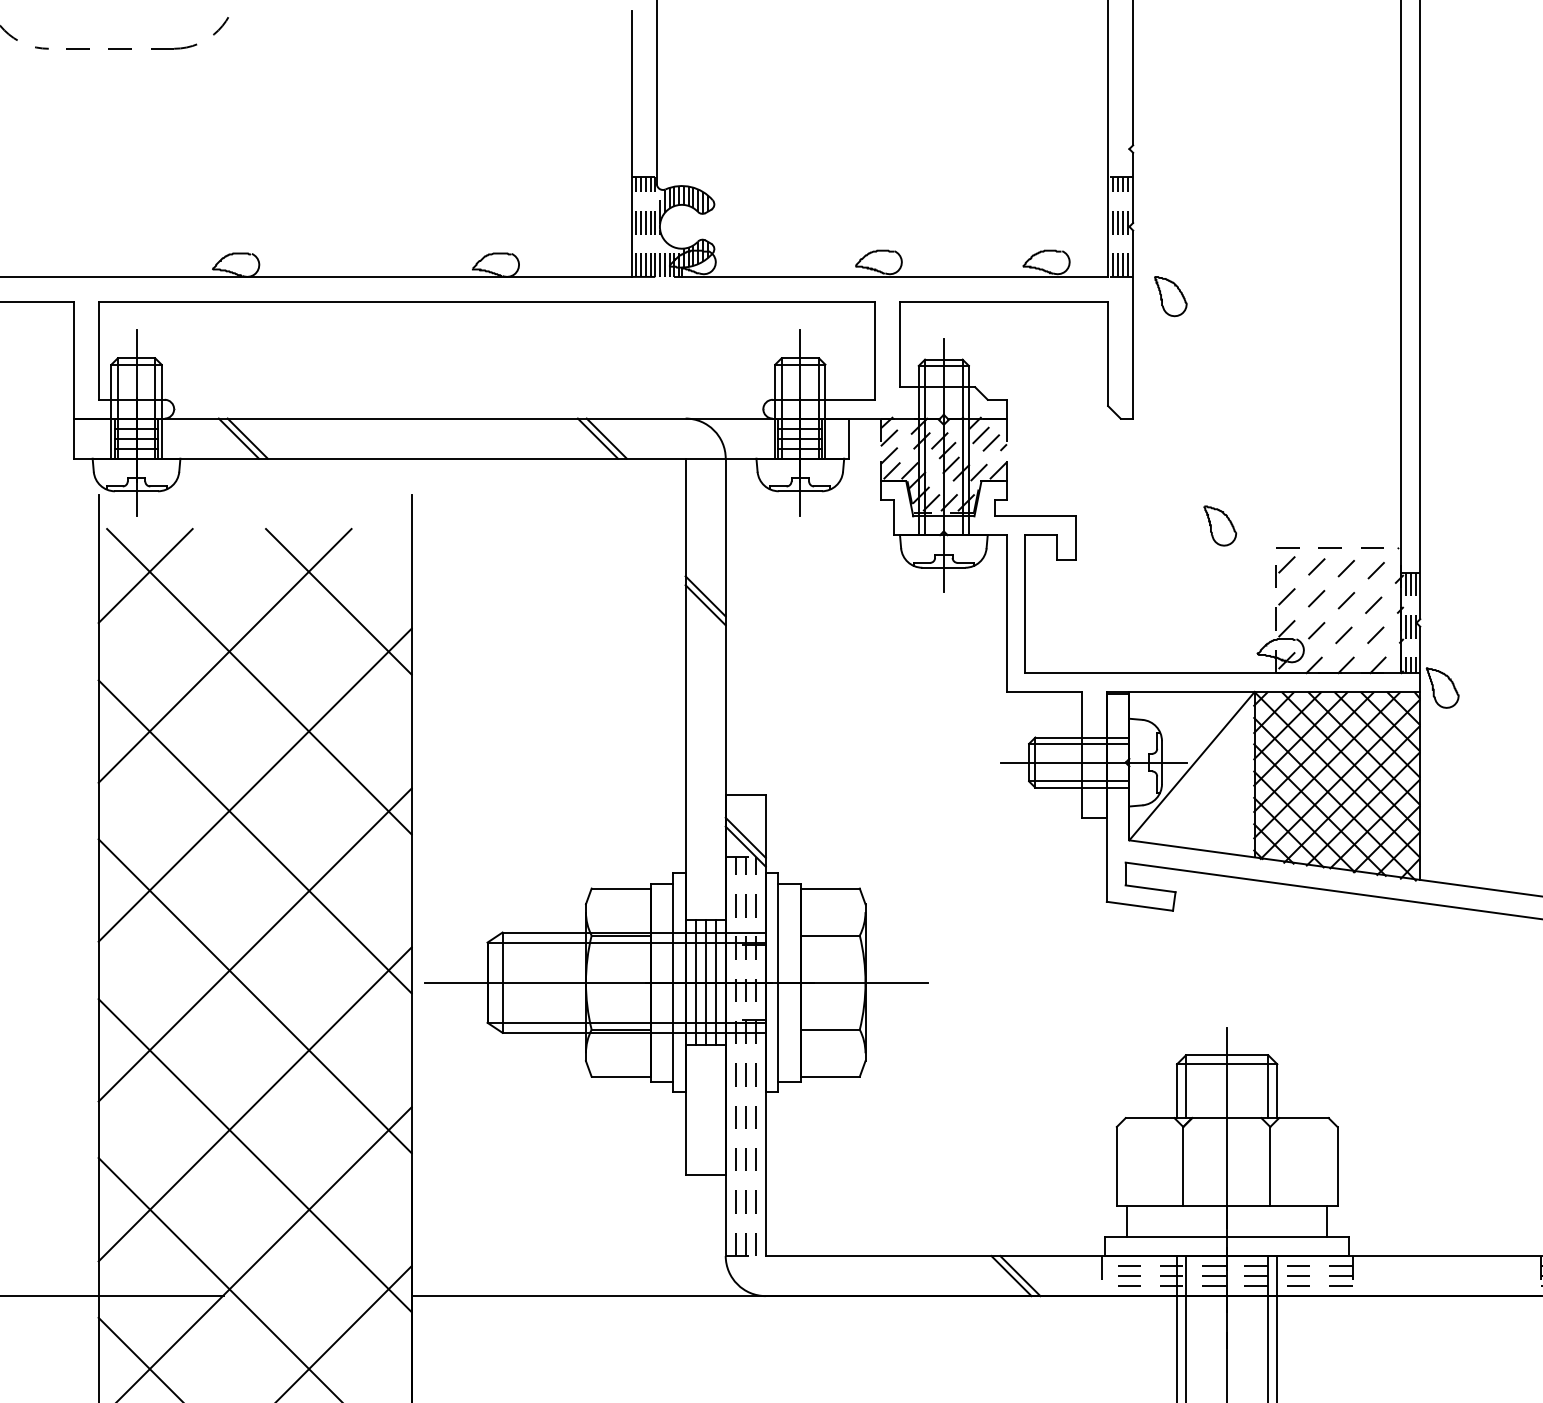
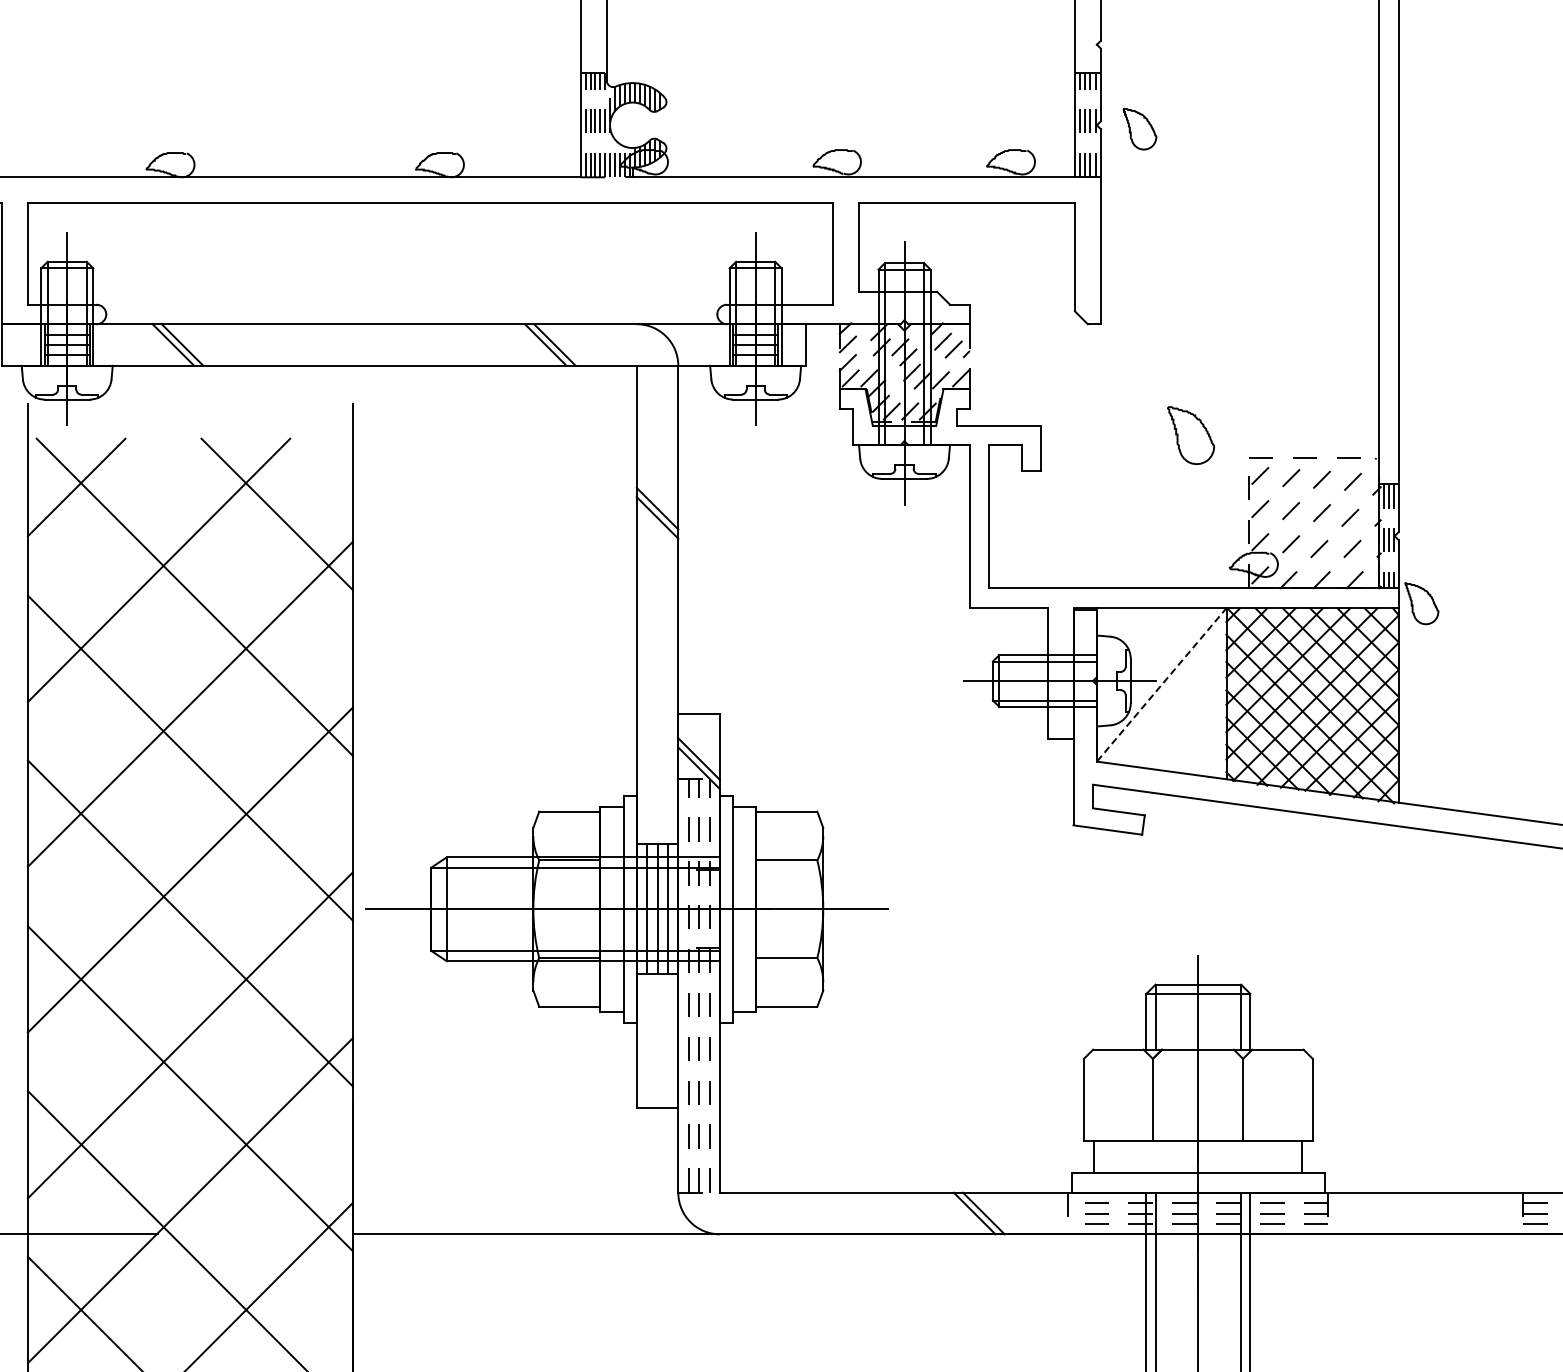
part: (1170, 296) -> (1139, 129), moved
part: (1220, 525) -> (1191, 435), size x1.4
line: (1191, 766) -> (1161, 685), solid -> dashed

